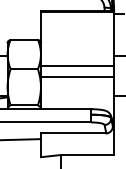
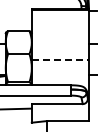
line: (77, 65) -> (60, 51), removed
line: (77, 77) -> (60, 60), solid -> dashed

